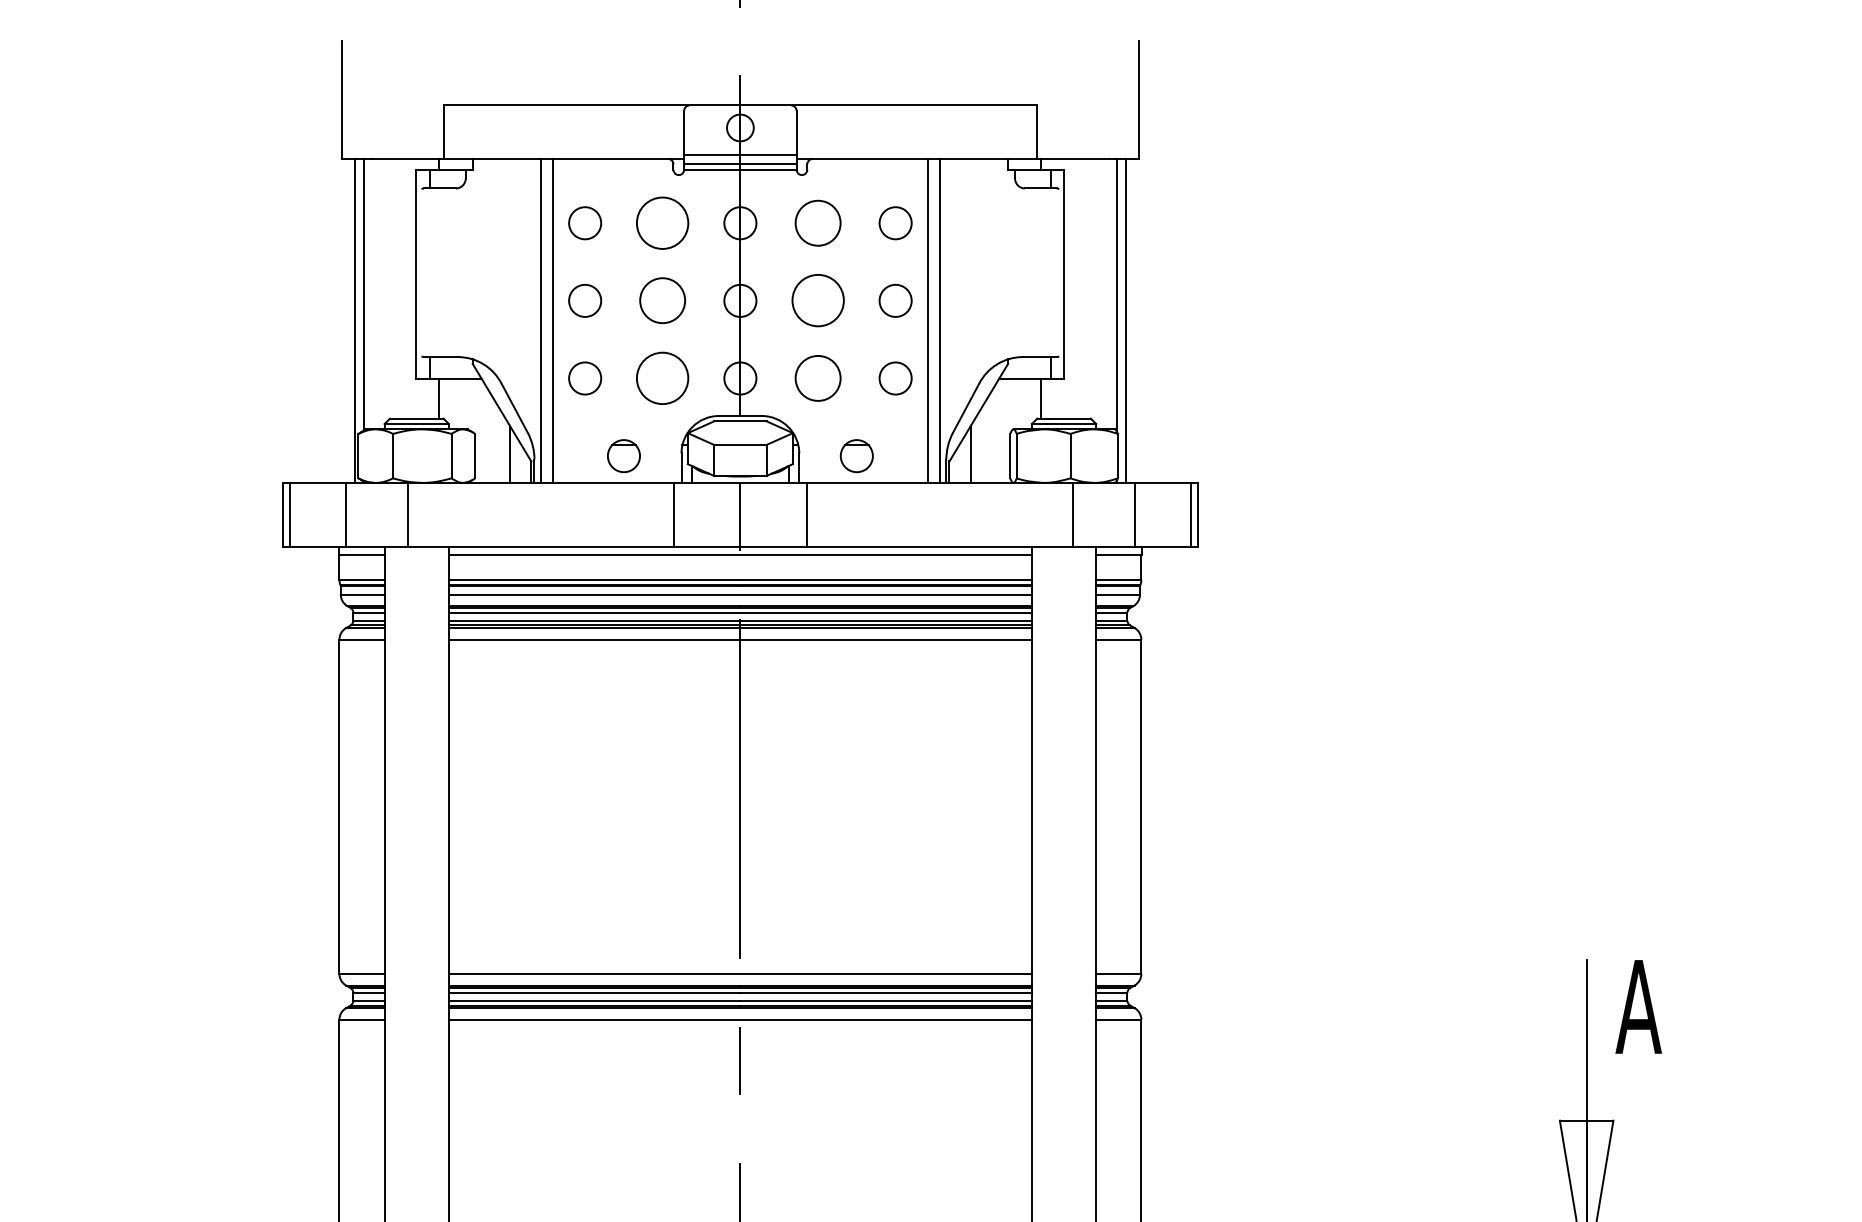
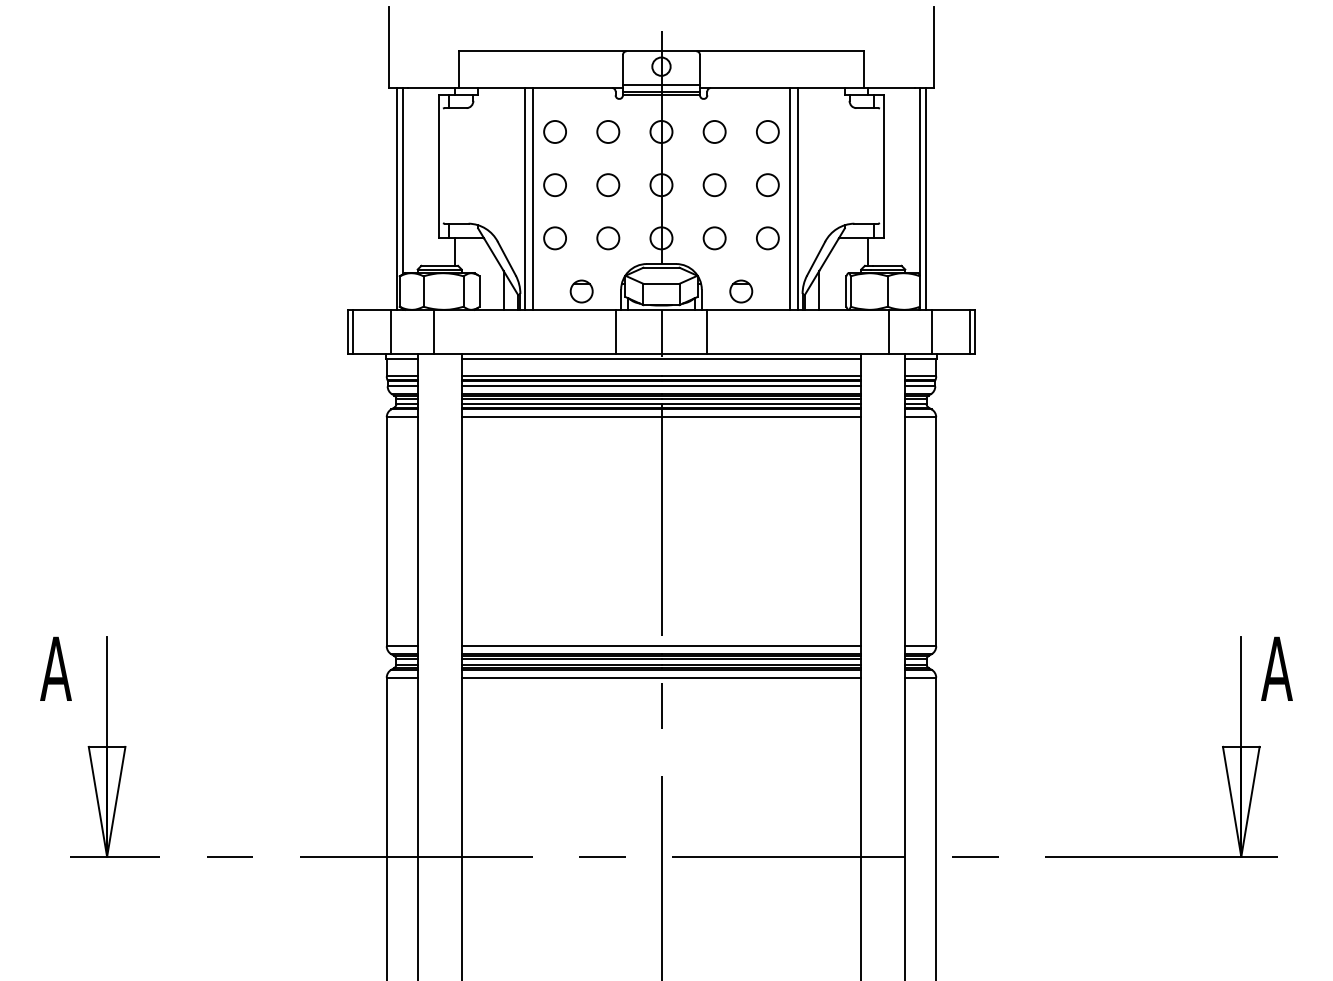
circle: (663, 222) -> (608, 131), size x0.62
circle: (817, 222) -> (714, 131), size x0.71
circle: (663, 301) -> (608, 185), size x0.71
circle: (817, 301) -> (714, 185), size x0.62
circle: (663, 378) -> (608, 238), size x0.62
circle: (817, 378) -> (714, 238), size x0.71

